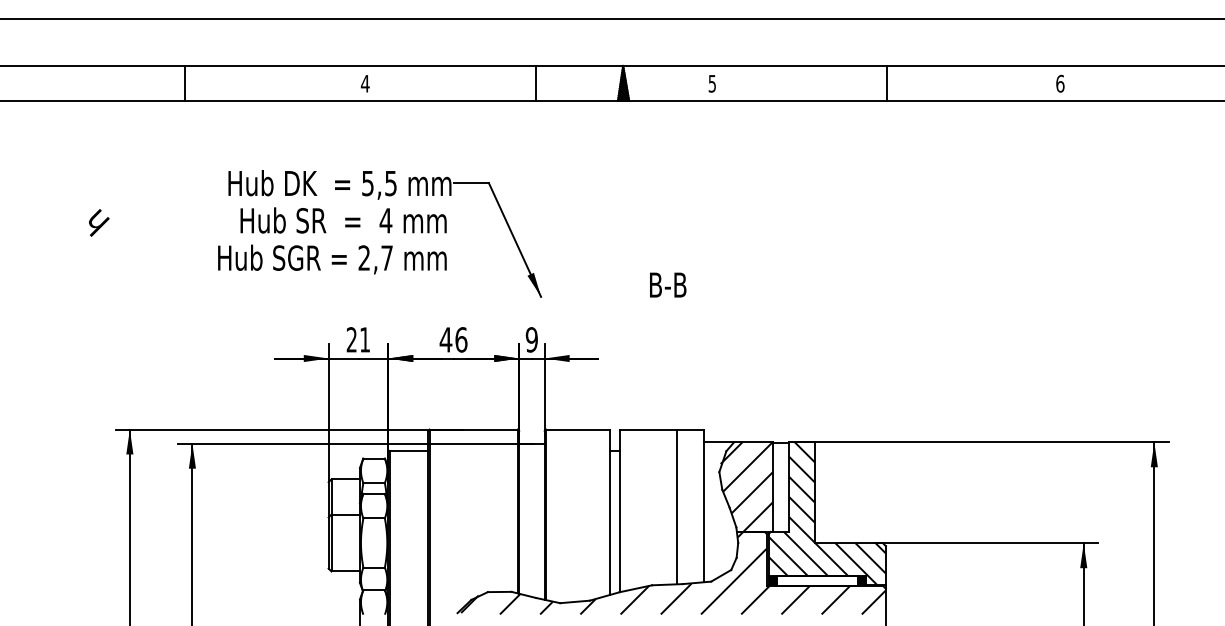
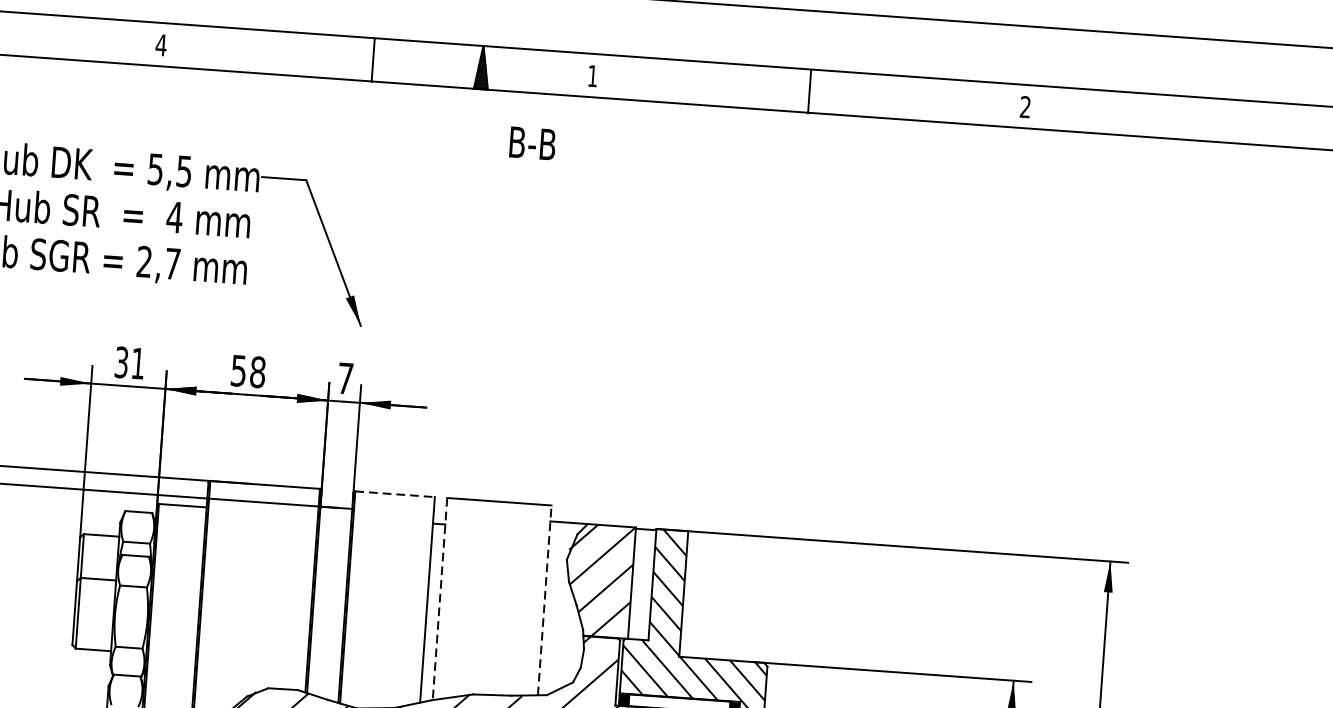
text: (711, 83) -> (591, 75), 5 -> 1
text: (1060, 83) -> (1025, 106), 6 -> 2
text: (668, 284) -> (533, 142), moved
text: (351, 339) -> (121, 361), 21 -> 31
text: (453, 339) -> (248, 371), 46 -> 58
text: (531, 339) -> (345, 378), 9 -> 7
line: (578, 429) -> (395, 494), solid -> dashed
line: (703, 505) -> (544, 599), solid -> dashed
line: (676, 506) -> (510, 598), removed
line: (620, 511) -> (440, 599), solid -> dashed

